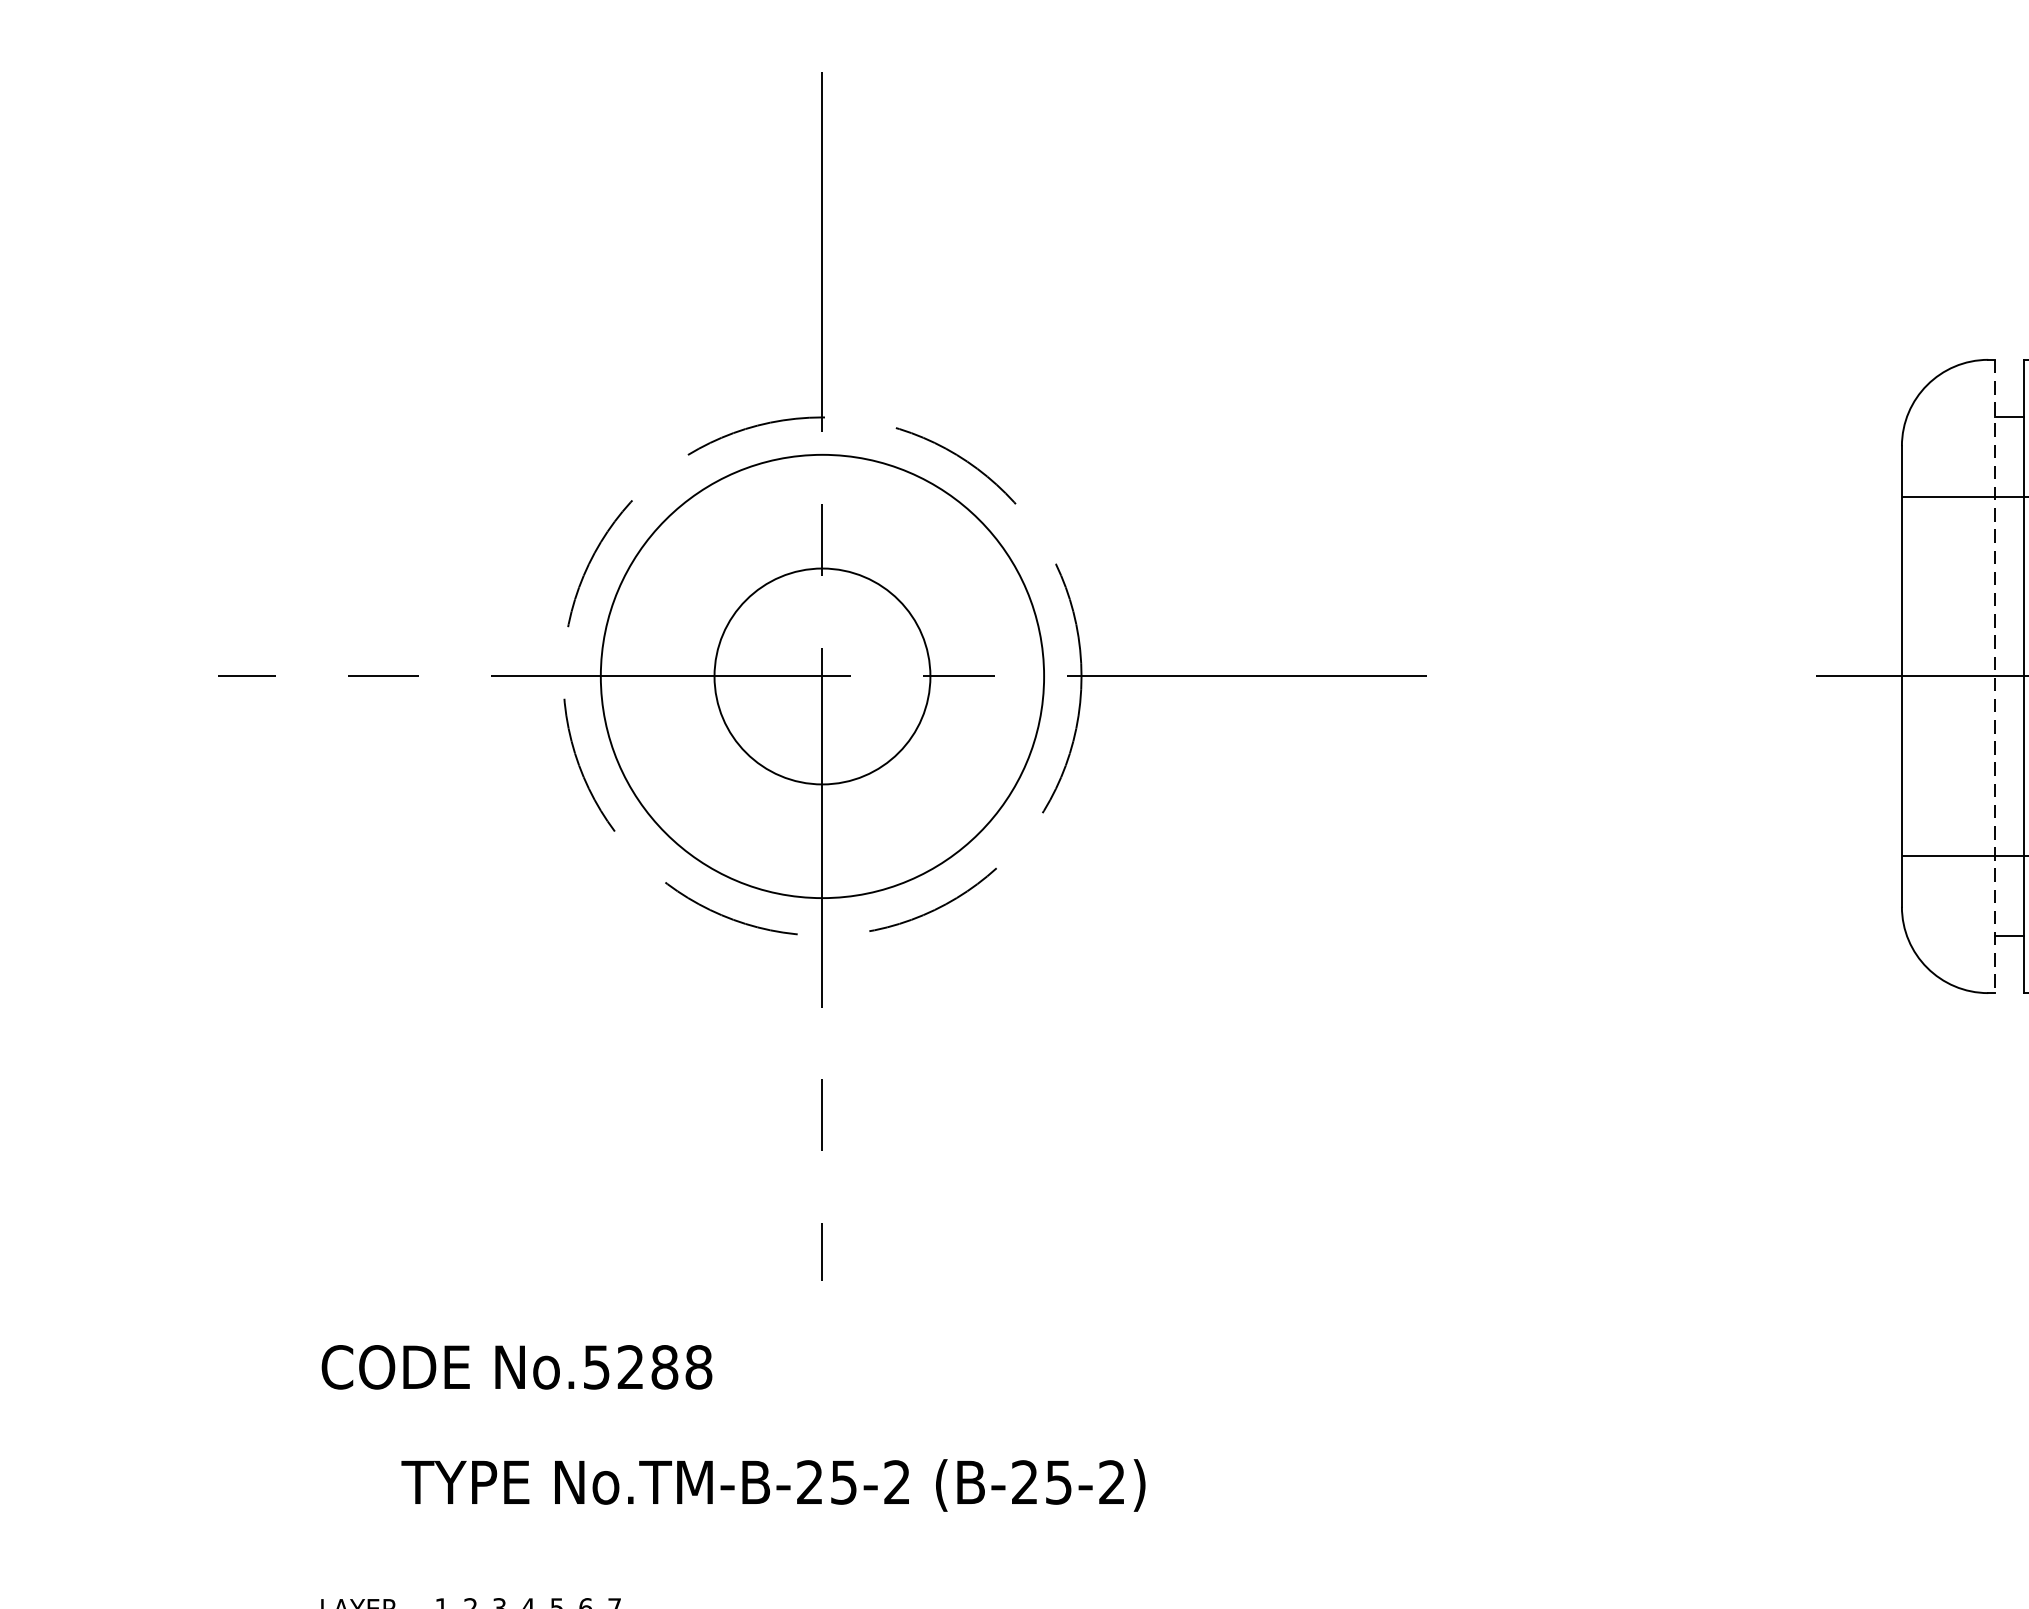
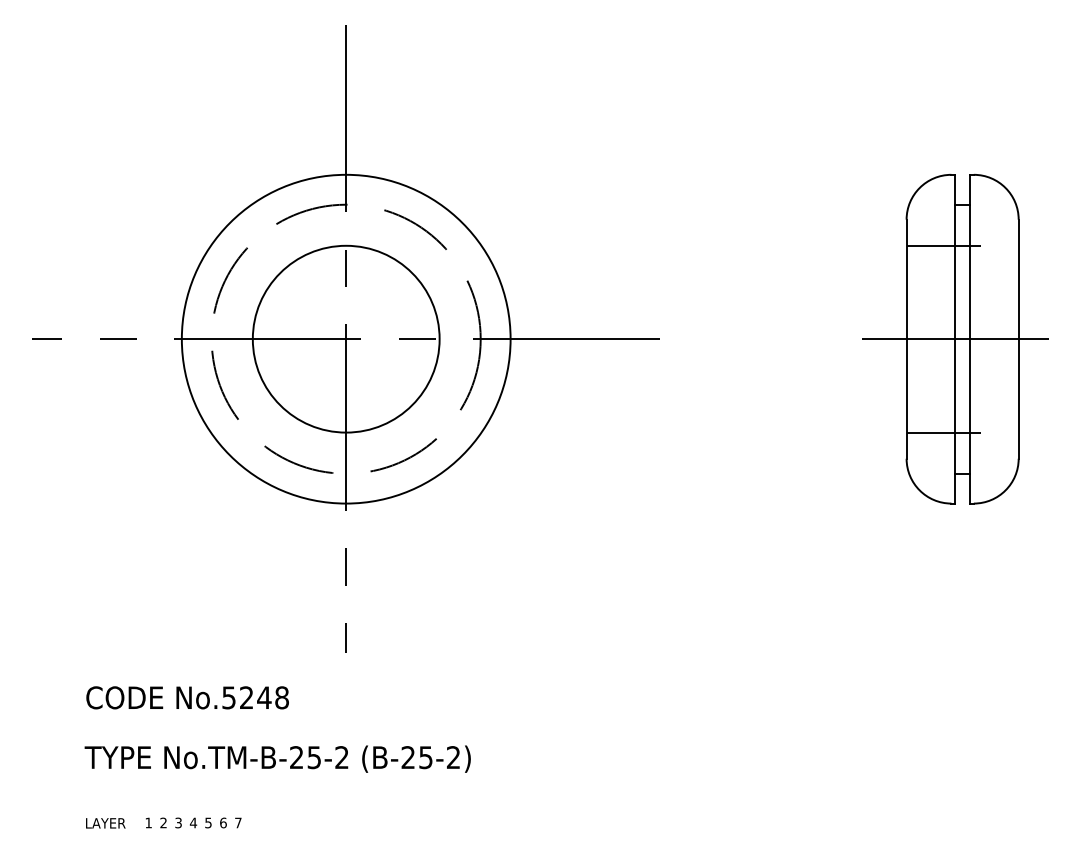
circle: (821, 675) -> (345, 338), size x1.43
circle: (821, 675) -> (345, 338), size x1.67
line: (1996, 677) -> (955, 339), dashed -> solid
text: (665, 1366) -> (264, 697), No.5288 -> No.5248
text: (772, 1484) -> (277, 758), moved

